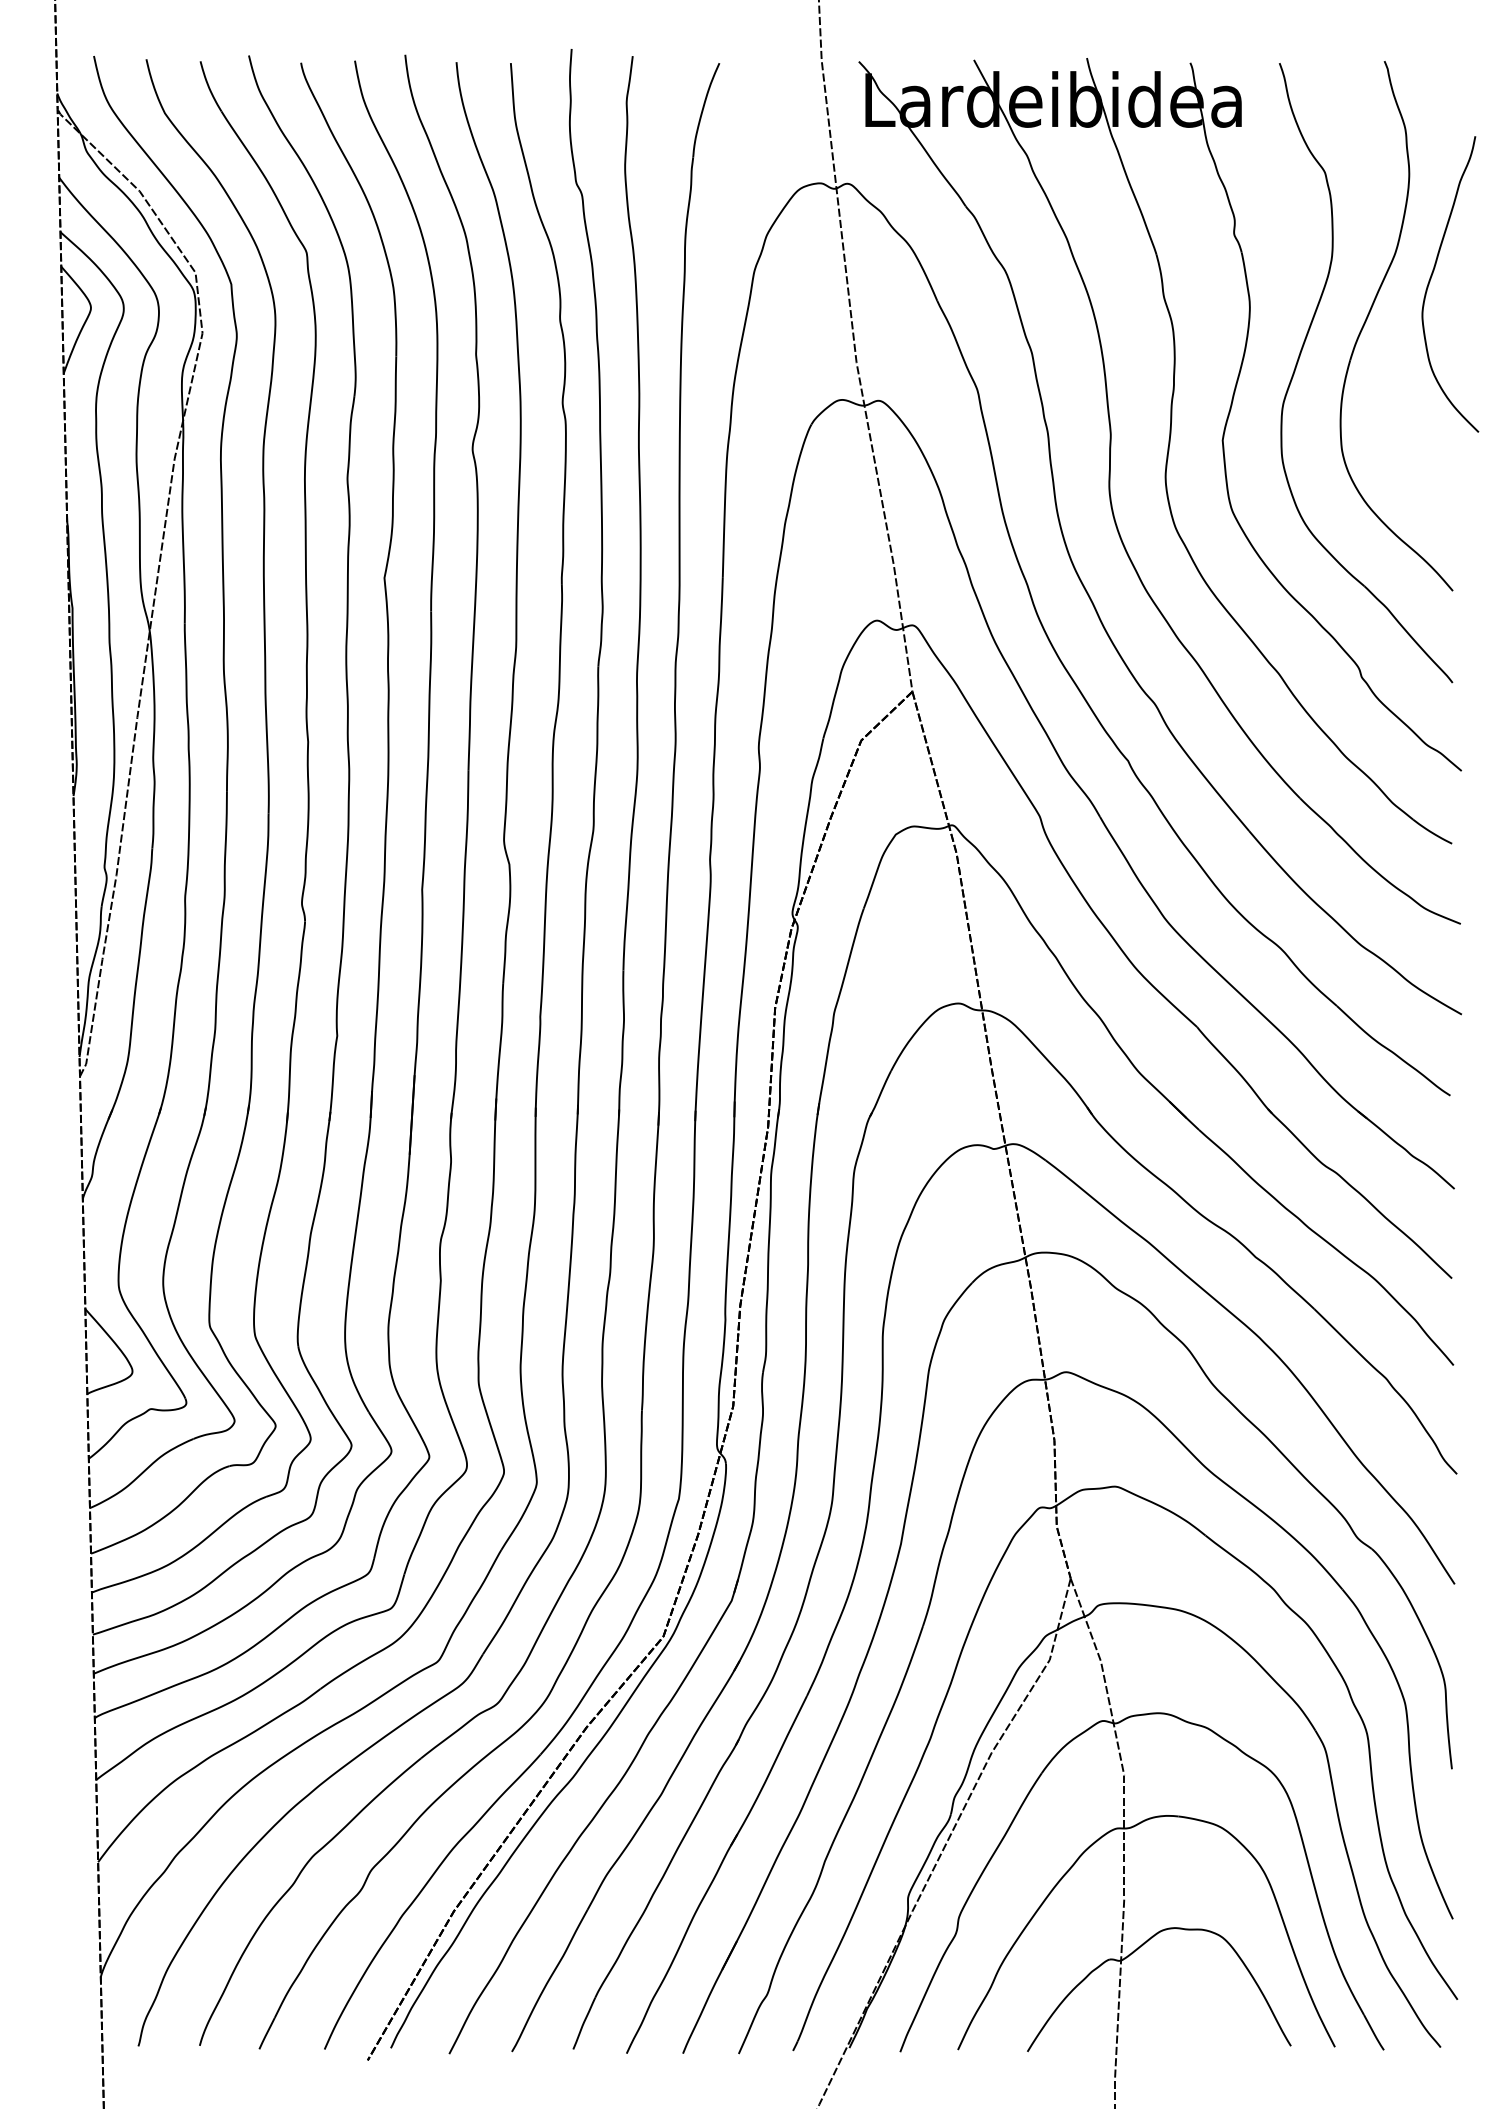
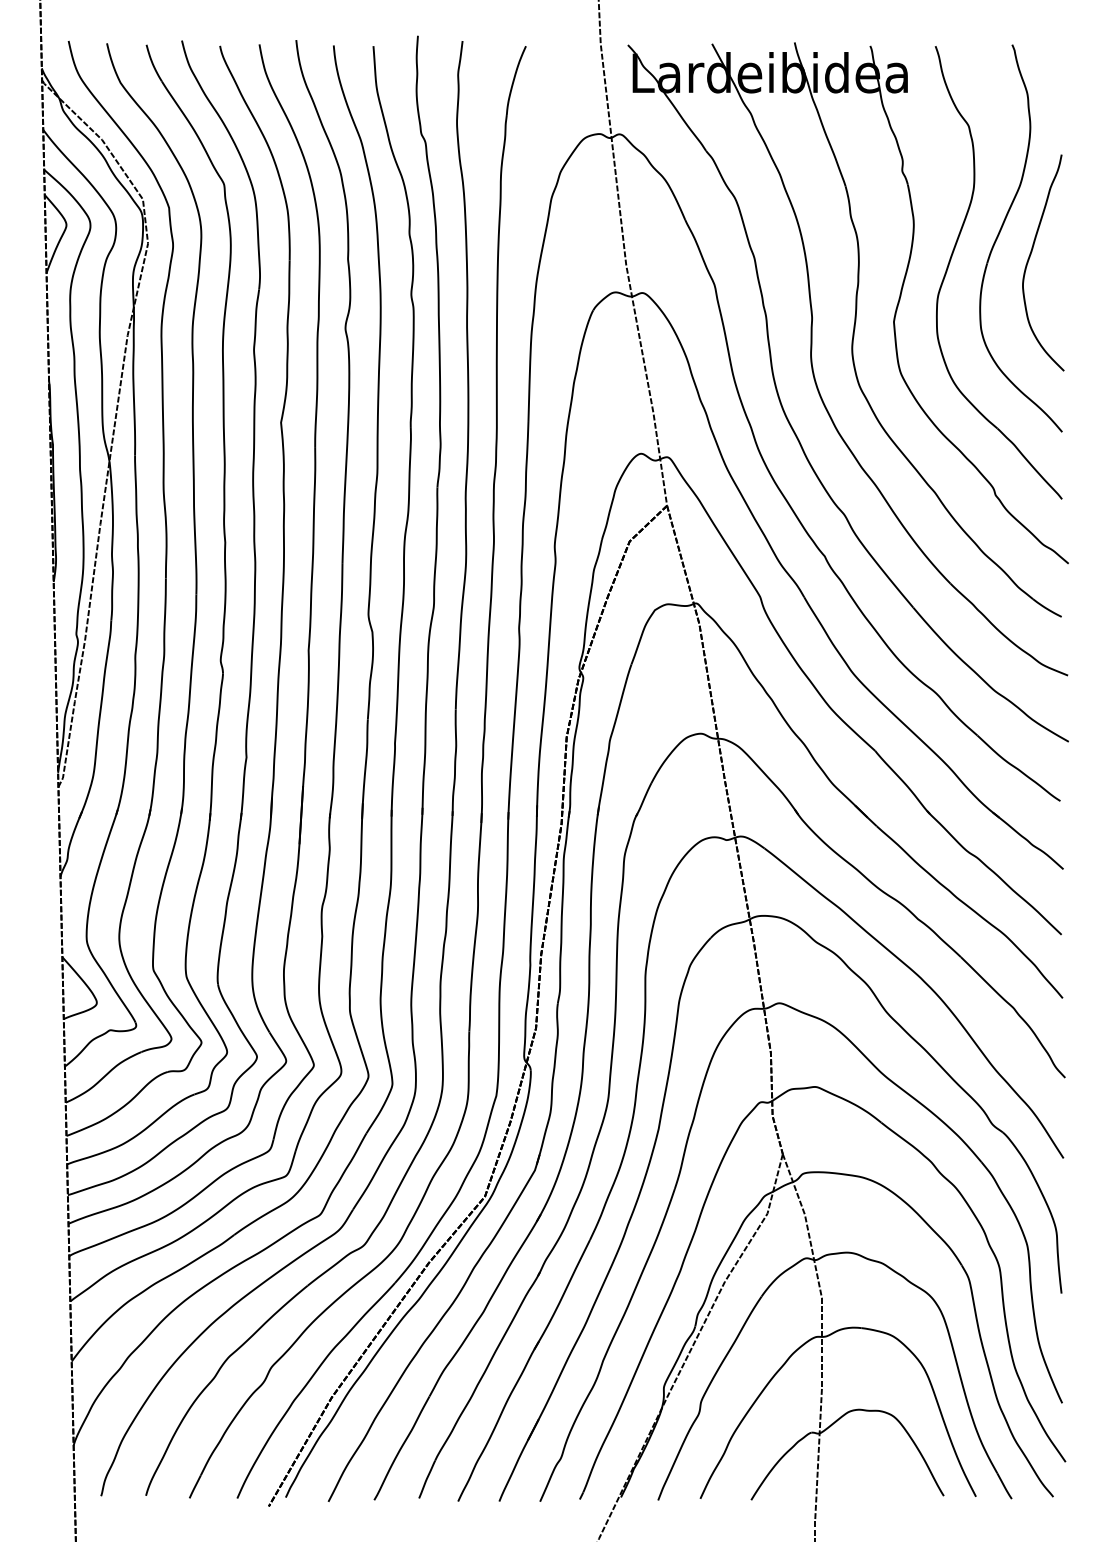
curve: (1432, 276) -> (1030, 257), moved

